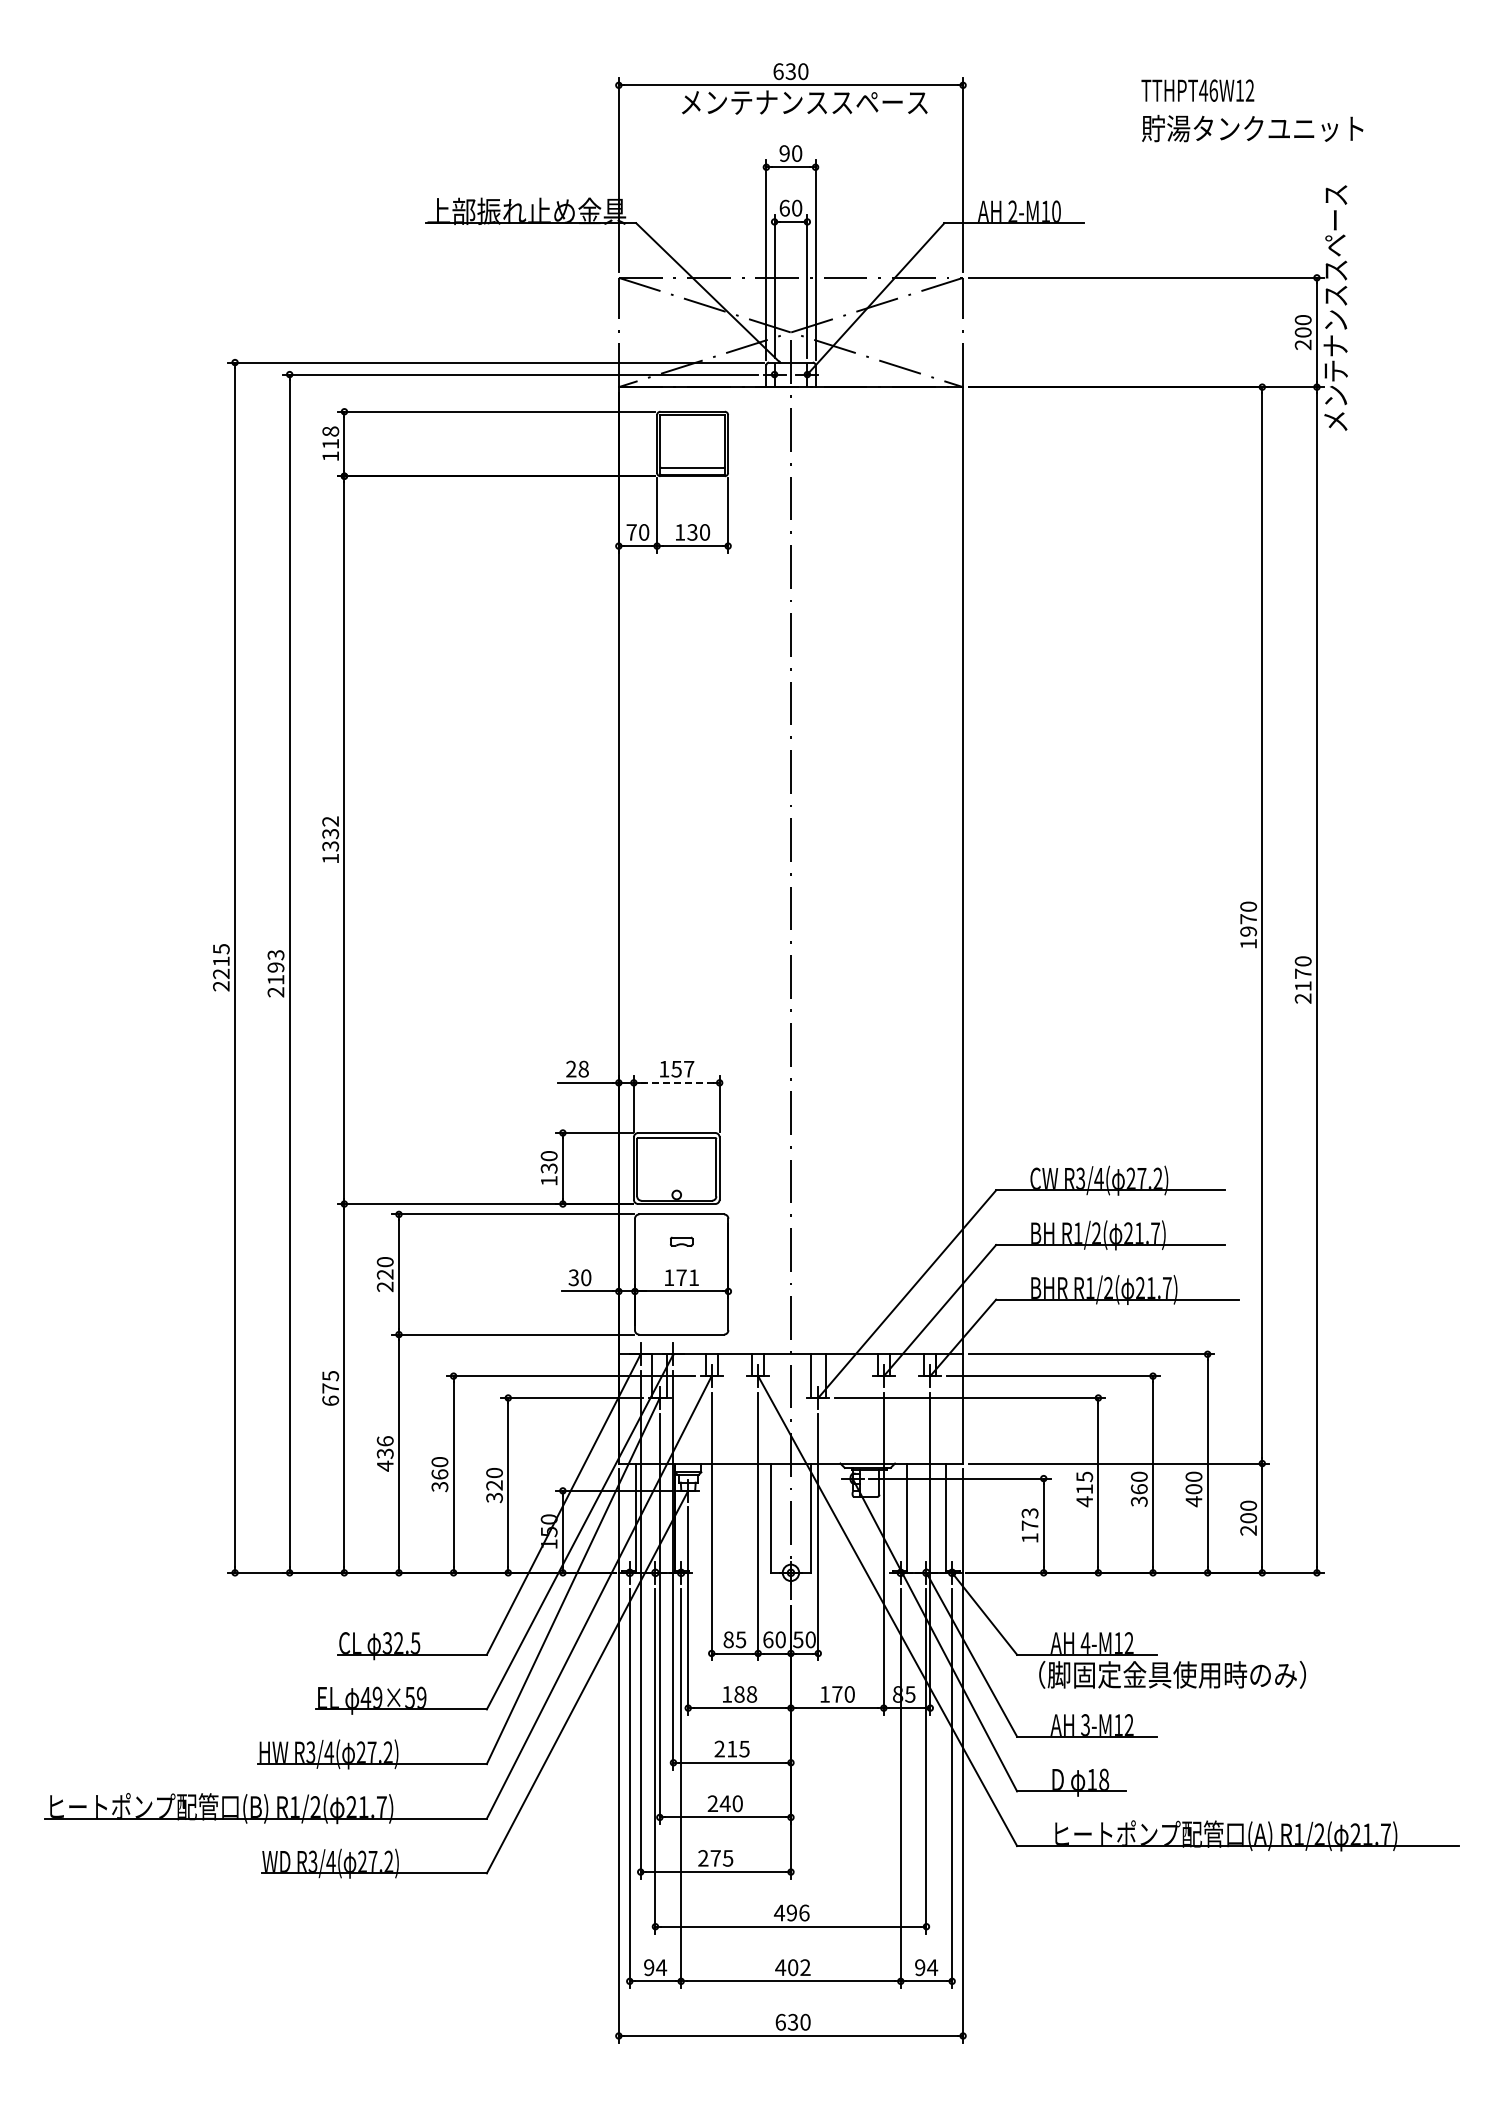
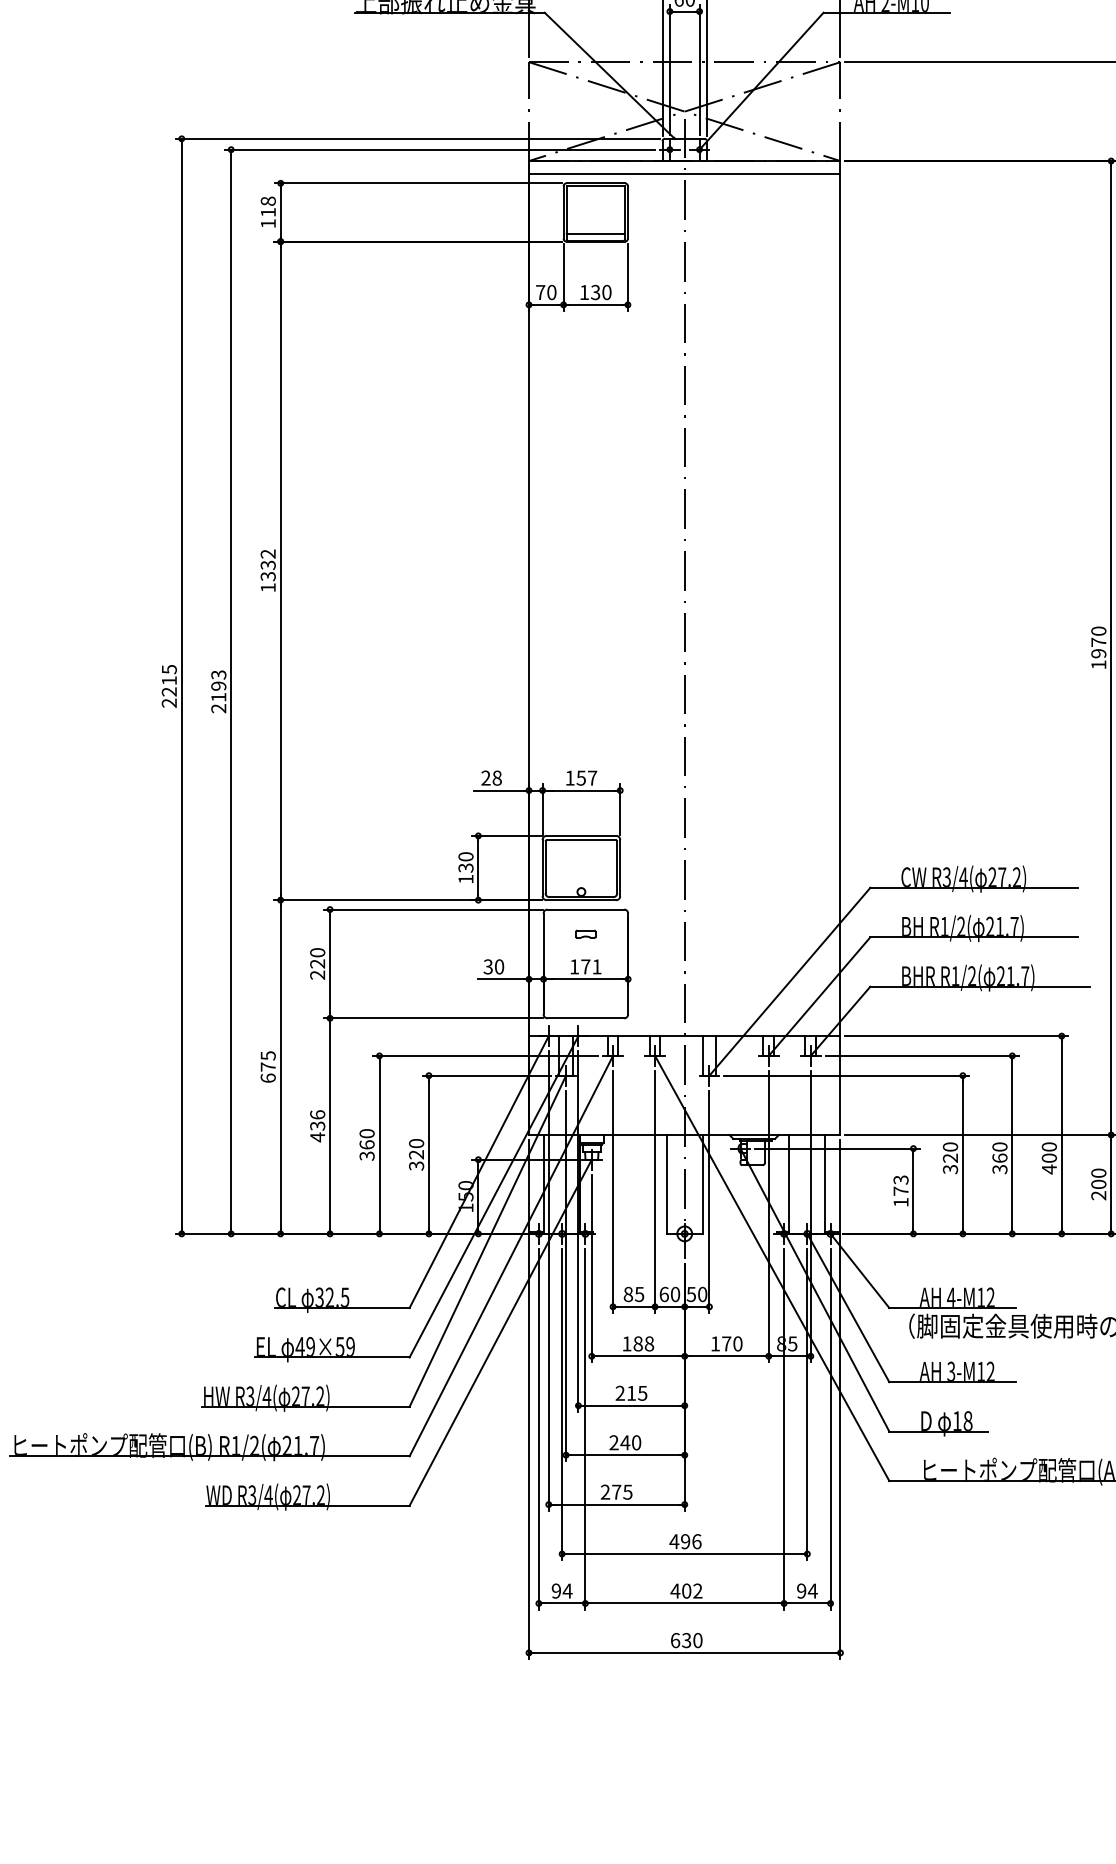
line: (790, 401) -> (684, 174), added
line: (676, 1082) -> (581, 790), dashed -> solid
text: (1084, 1489) -> (950, 1158), 415 -> 320

